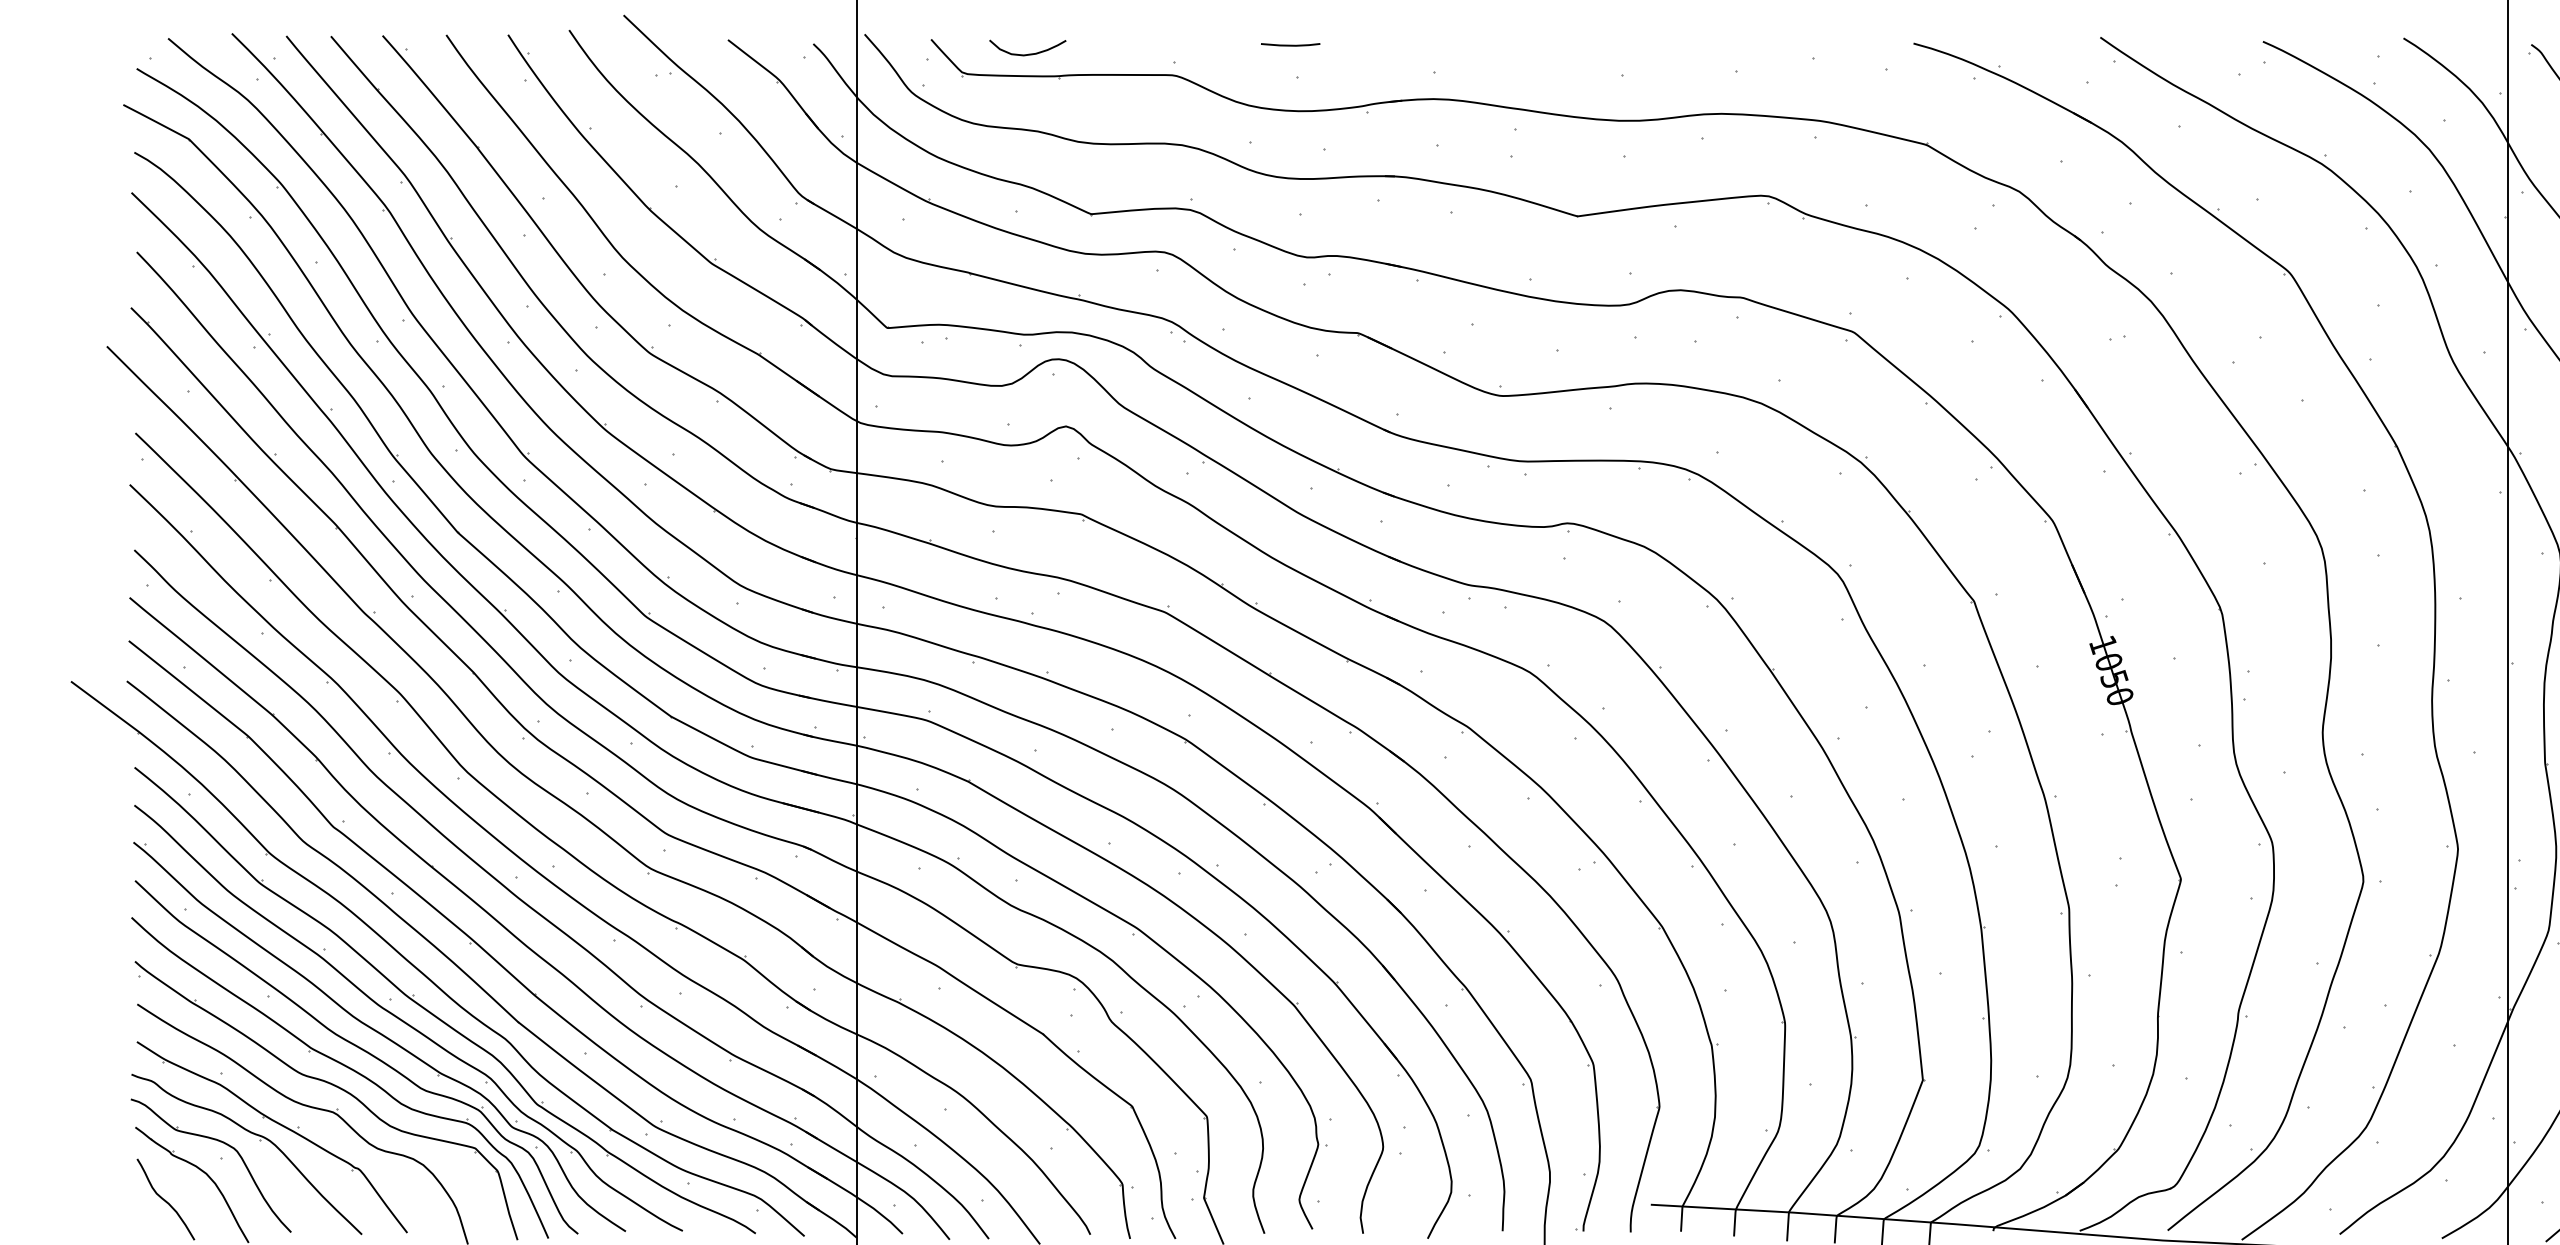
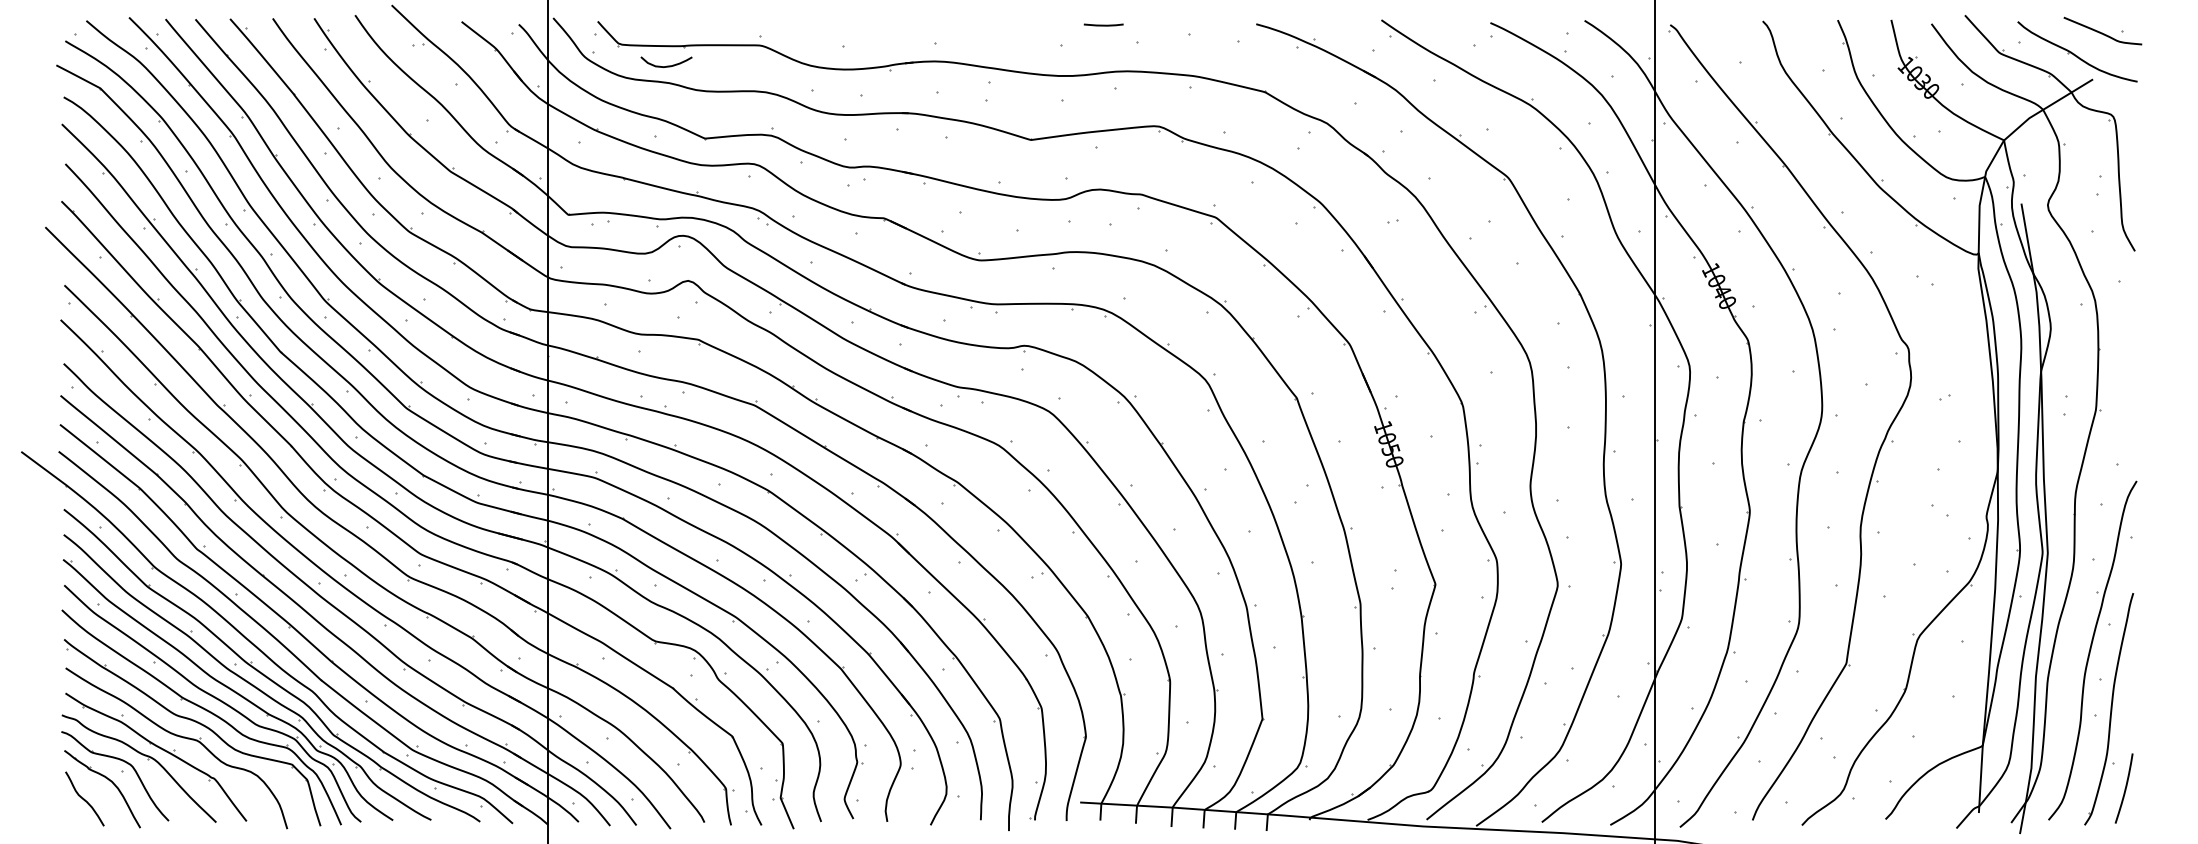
line: (1290, 43) -> (1103, 24), moved
curve: (1027, 52) -> (666, 65), moved

